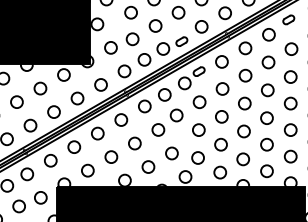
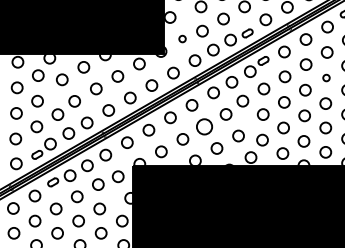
circle: (110, 47) -> (182, 38), size x0.6
circle: (267, 89) -> (326, 77), size x0.6
circle: (134, 143) -> (204, 126), size x1.4

